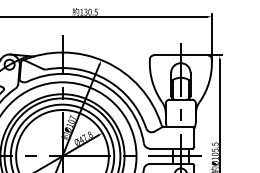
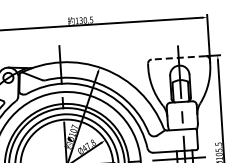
line: (180, 55) -> (178, 57), solid -> dashed

